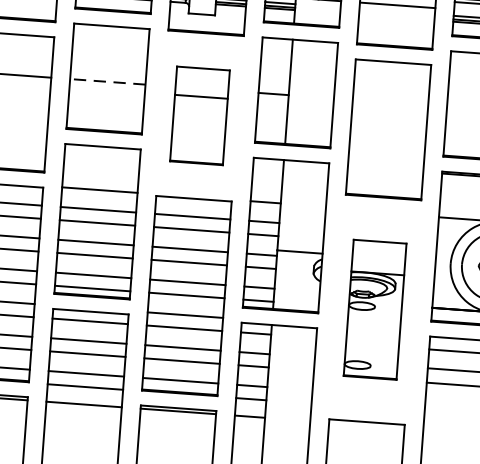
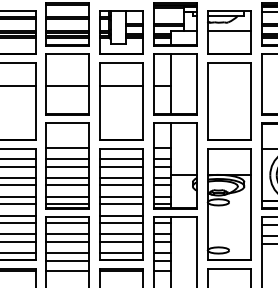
line: (107, 82) -> (67, 86), dashed -> solid
part: (199, 115) -> (121, 101), size x1.43
part: (373, 309) -> (228, 204), size x1.43

